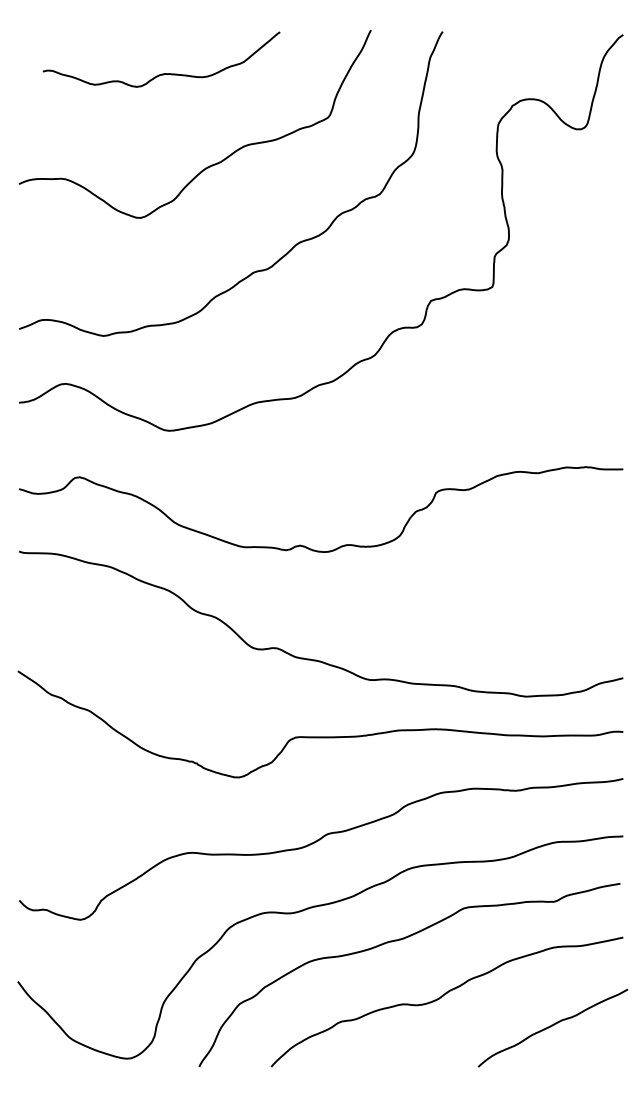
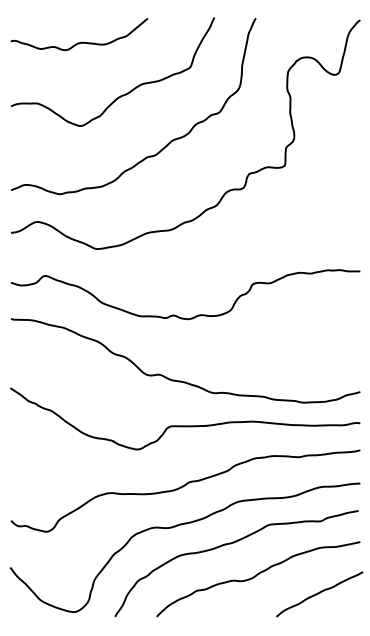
curve: (165, 71) -> (81, 41), moved

